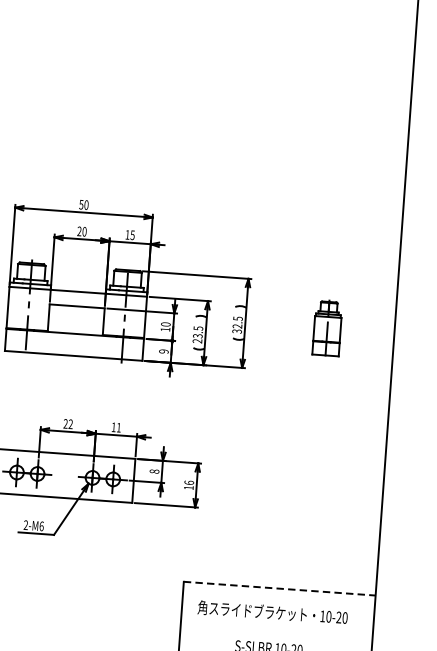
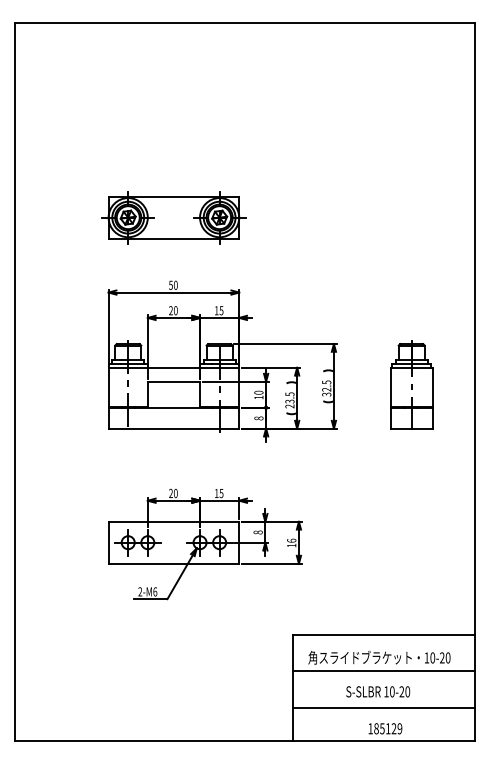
part: (89, 133) -> (173, 217), added
part: (327, 327) -> (411, 384), size x1.67
text: (163, 351) -> (258, 418), 9 -> 8
text: (70, 424) -> (175, 493), 22 -> 20
text: (118, 427) -> (221, 493), 11 -> 15
line: (279, 588) -> (384, 634), dashed -> solid
line: (277, 627) -> (384, 671), added

